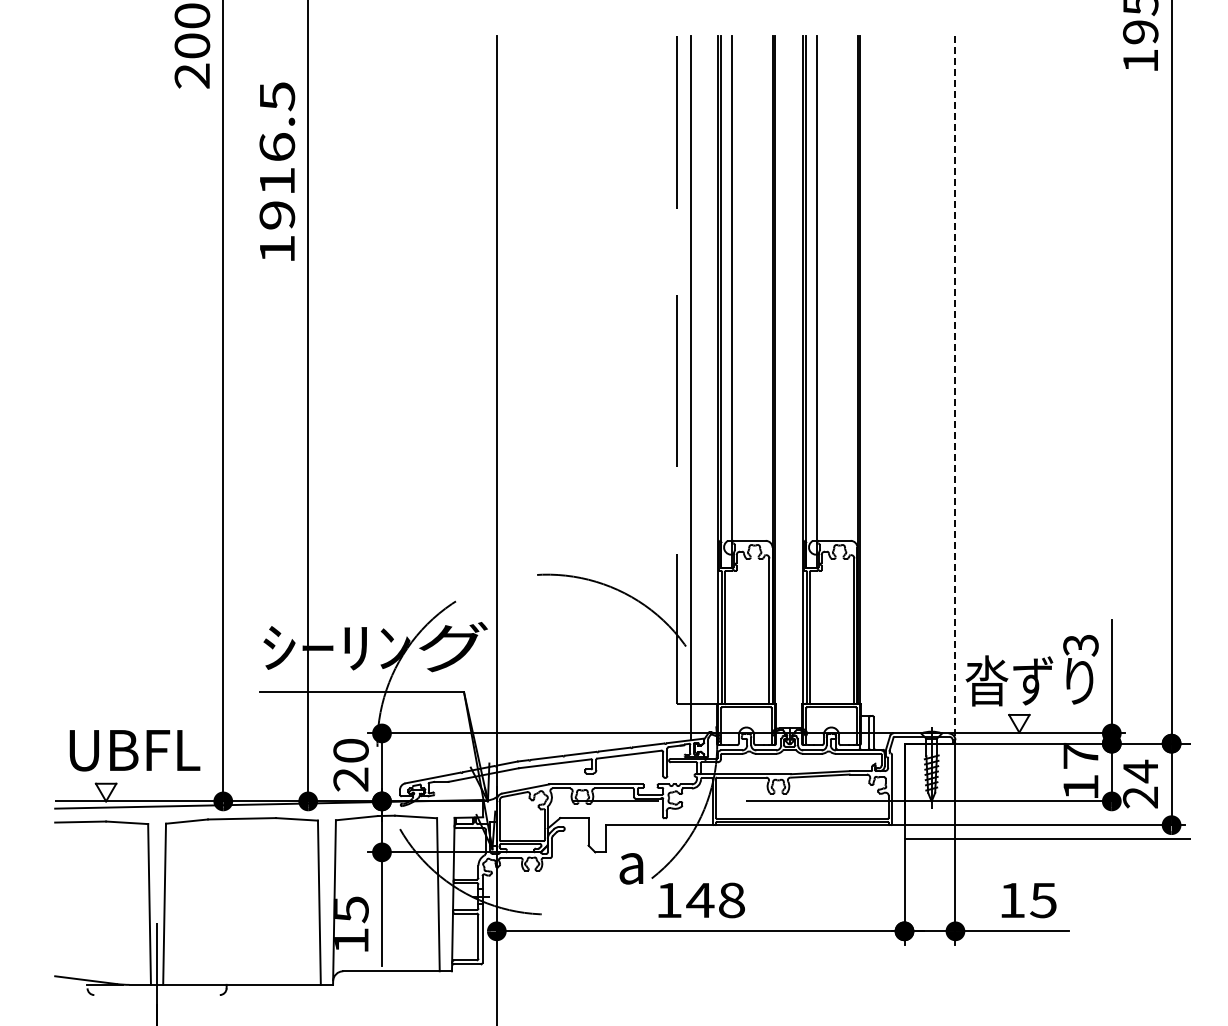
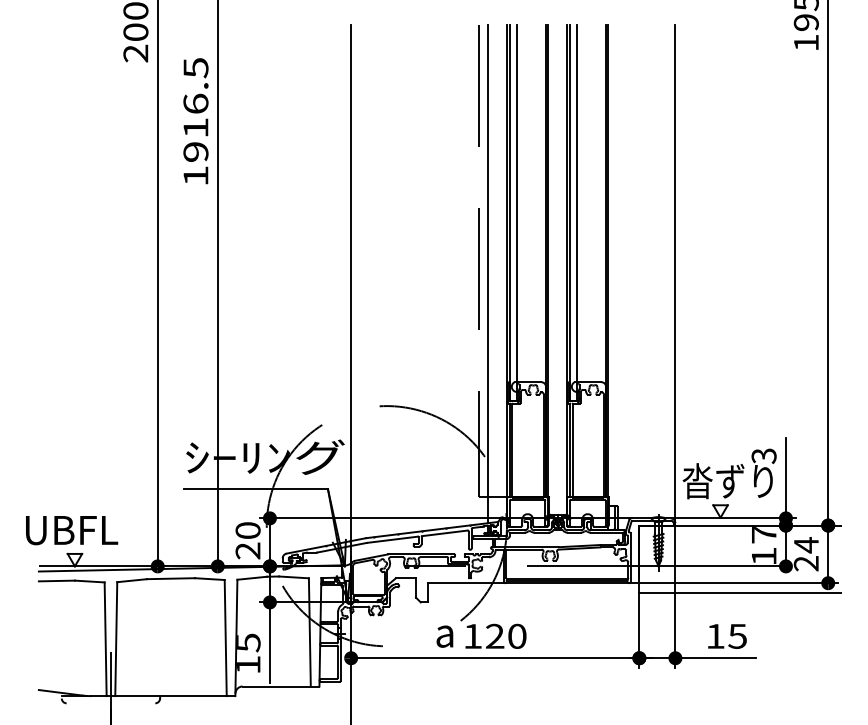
line: (955, 389) -> (675, 275), dashed -> solid
text: (134, 750) -> (71, 530), moved
text: (631, 868) -> (444, 636), moved
text: (715, 900) -> (505, 636), 148 -> 120

